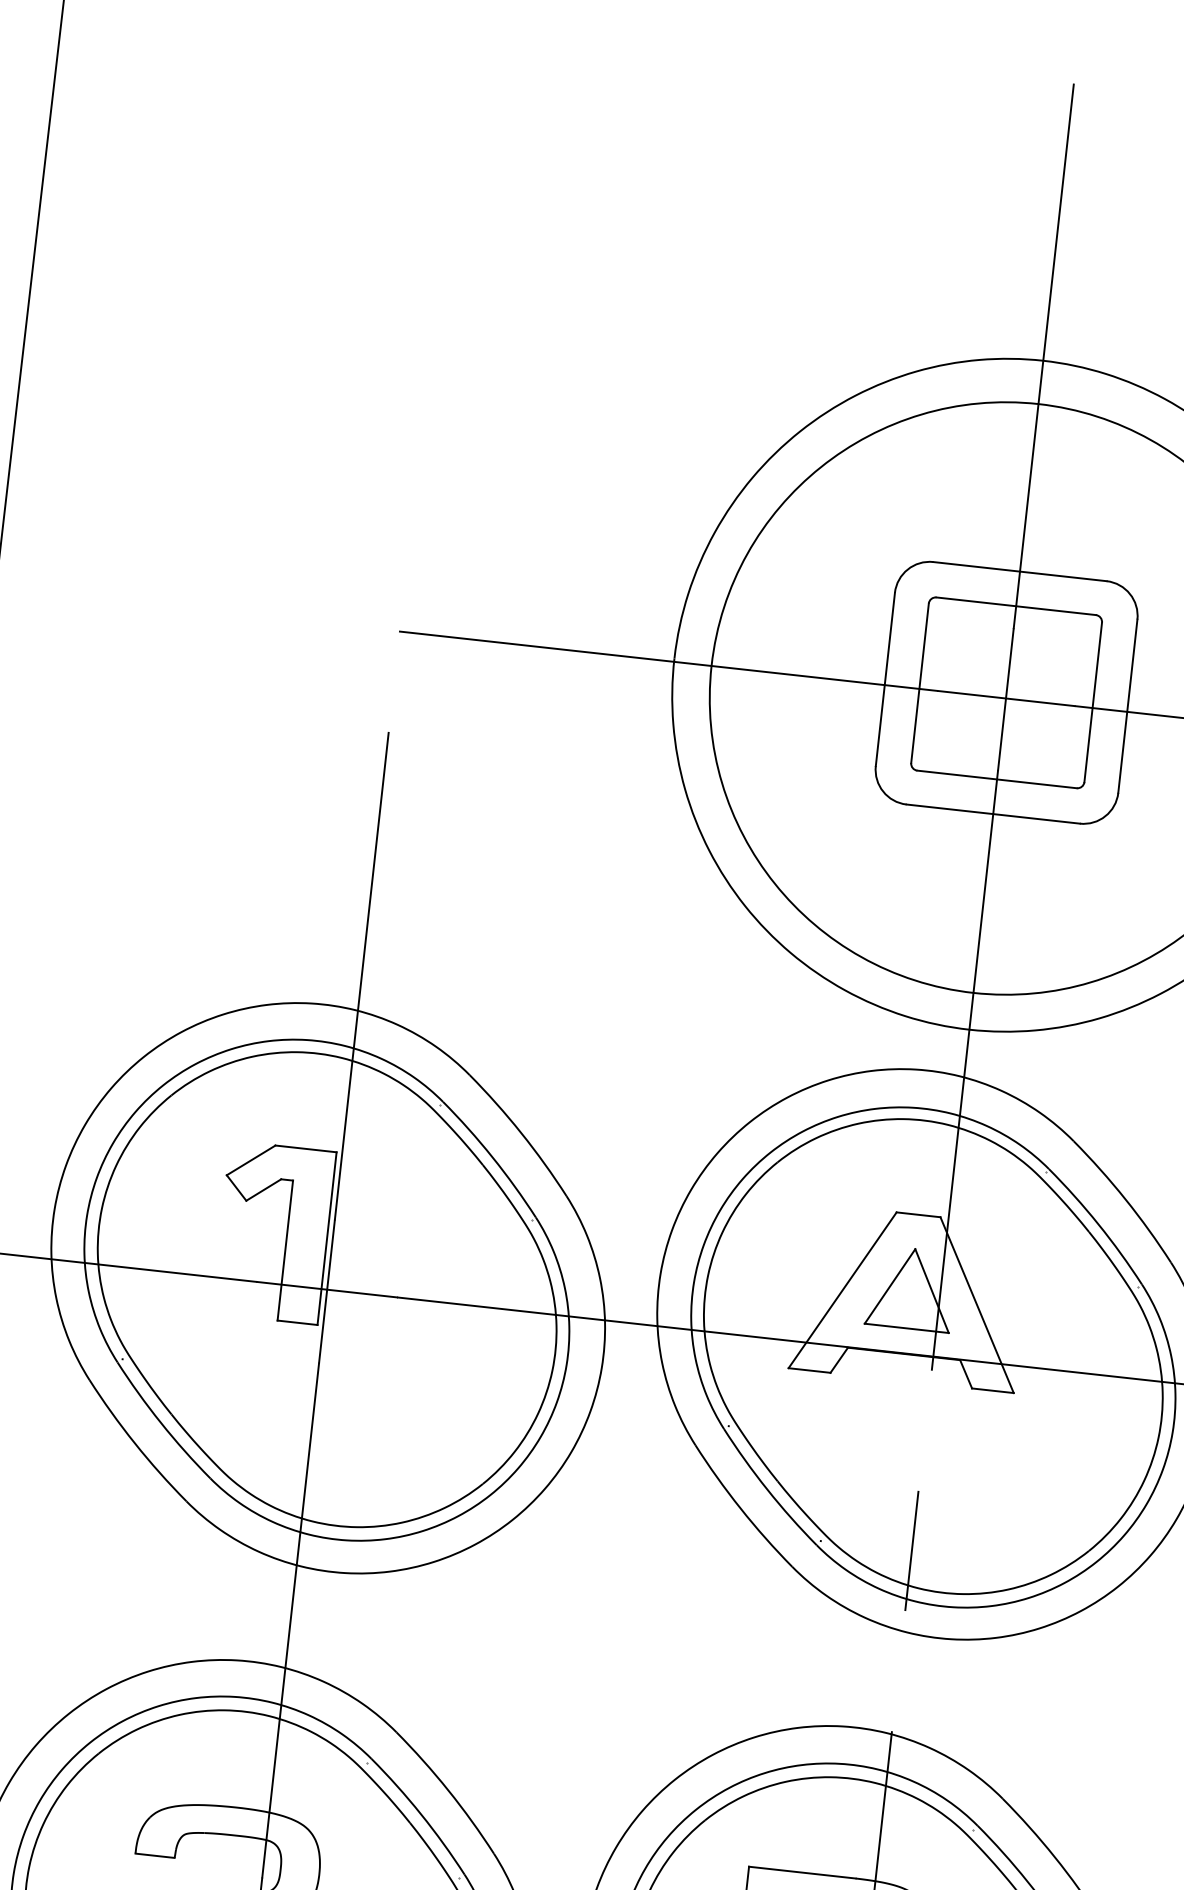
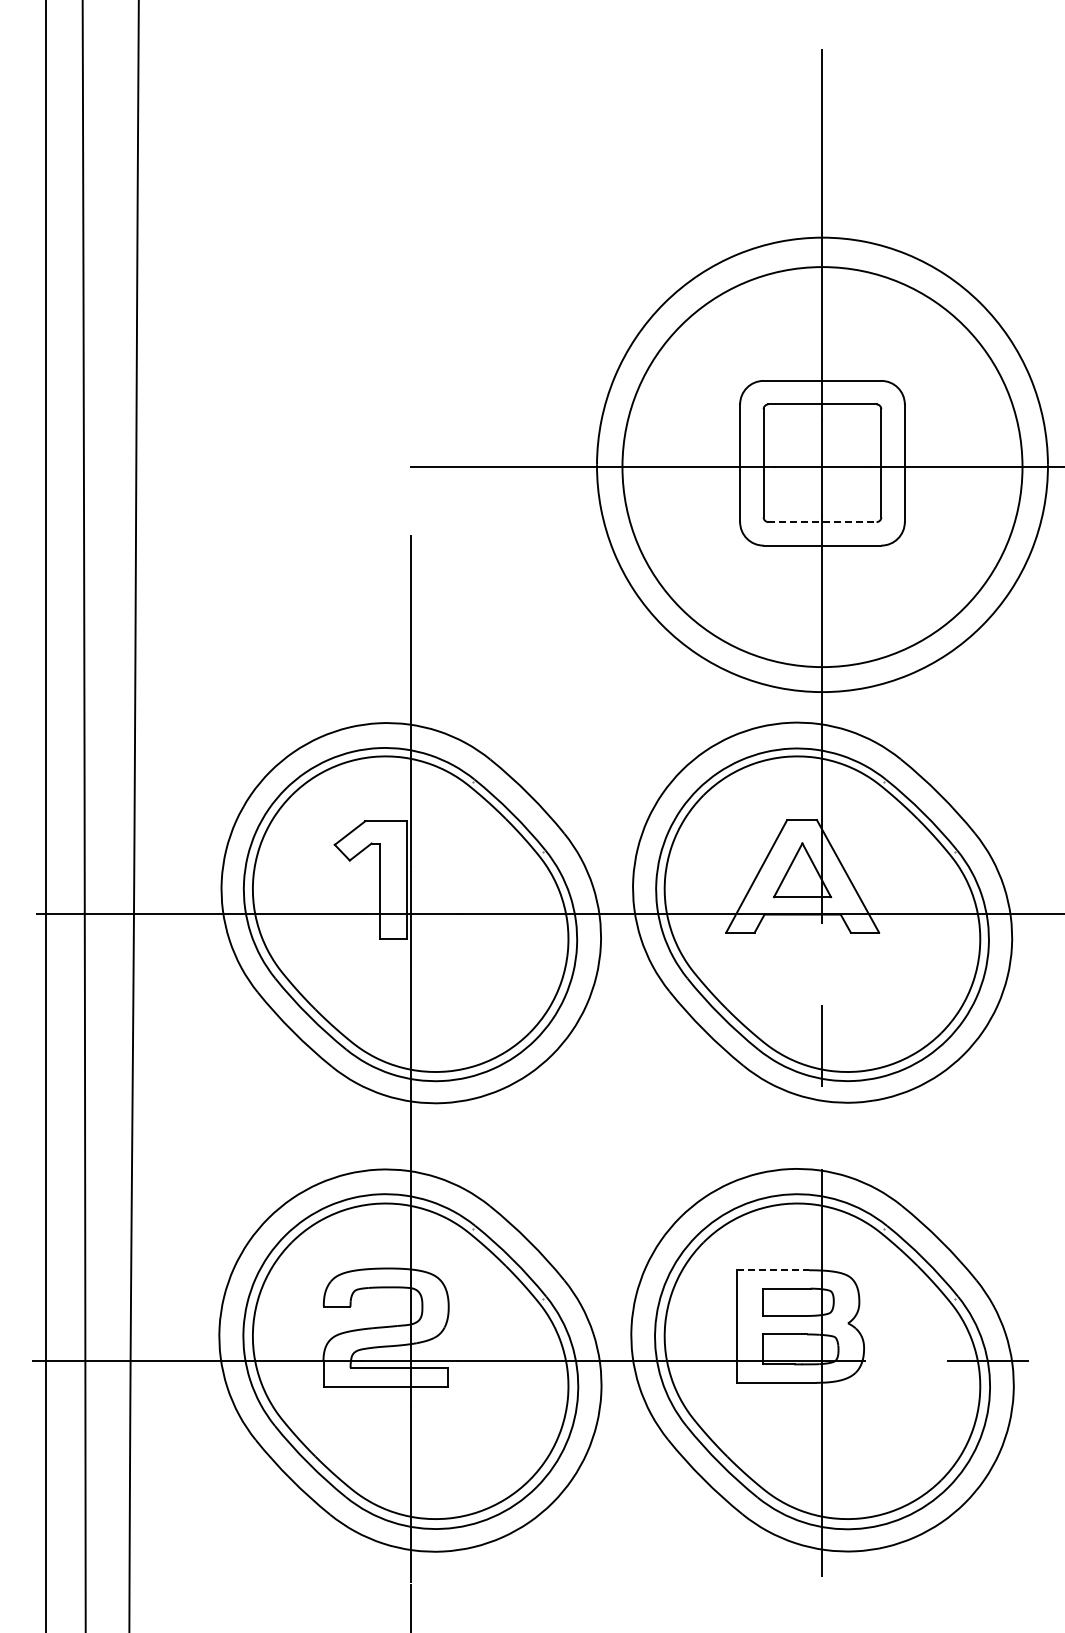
line: (997, 780) -> (822, 522), solid -> dashed
line: (803, 1873) -> (773, 1270), solid -> dashed

